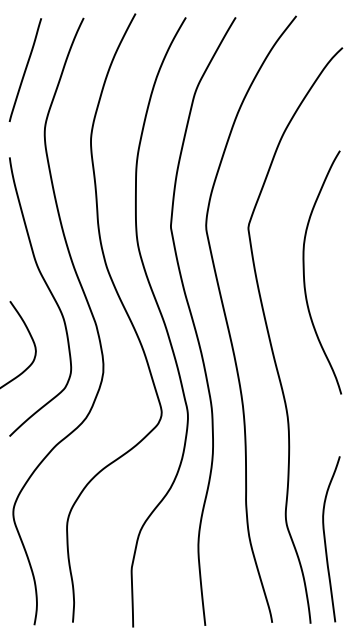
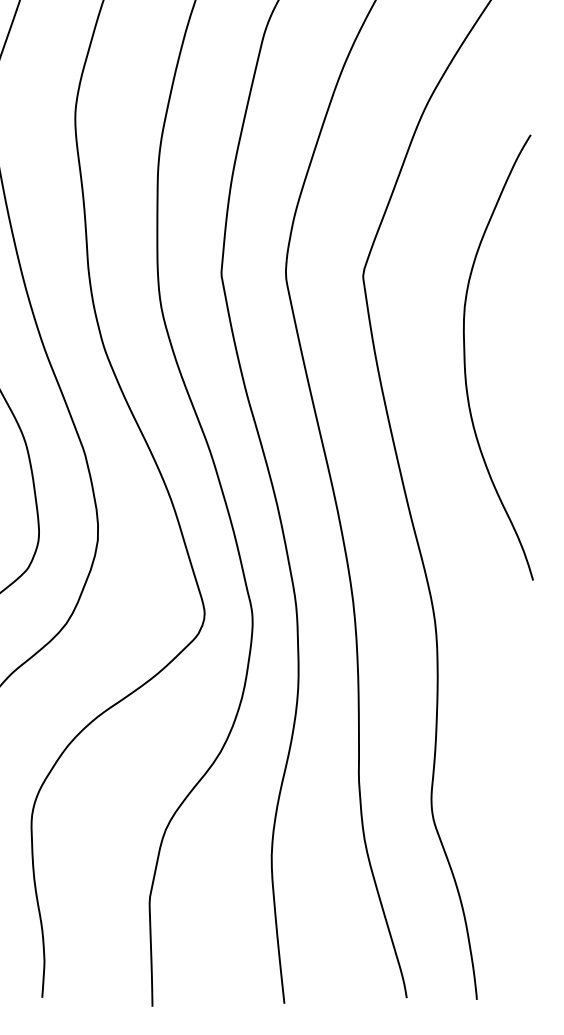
curve: (325, 539) -> (504, 845), removed

